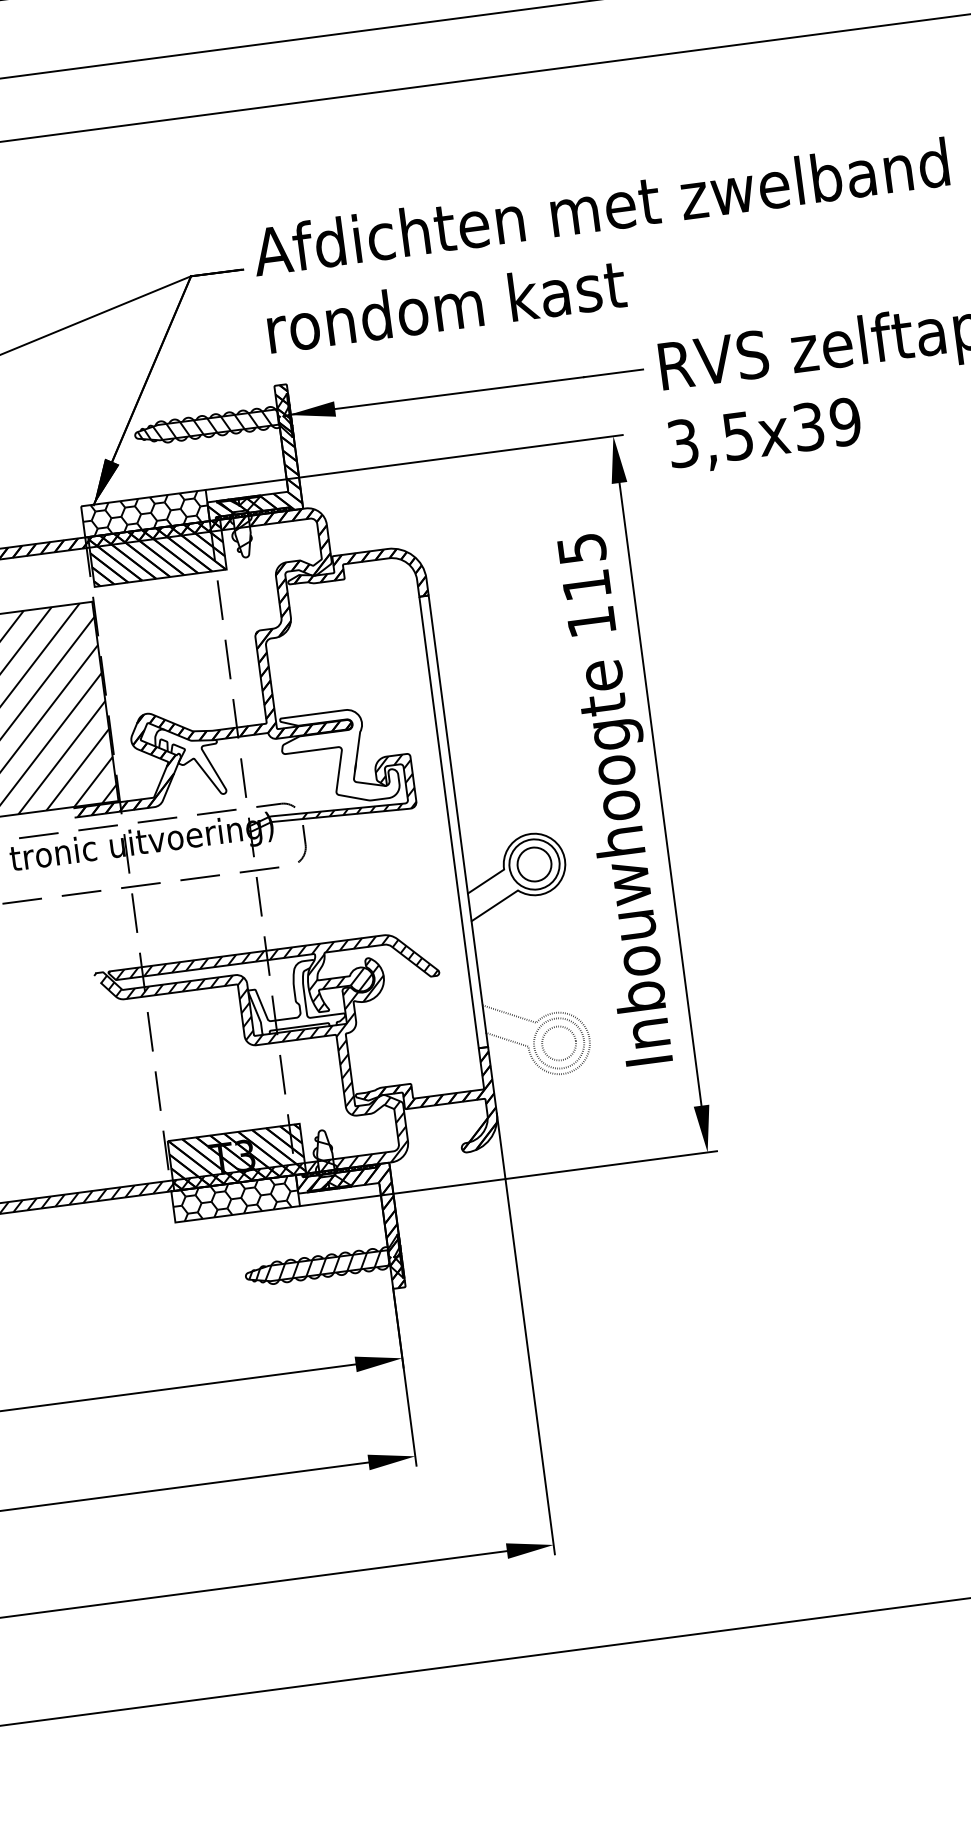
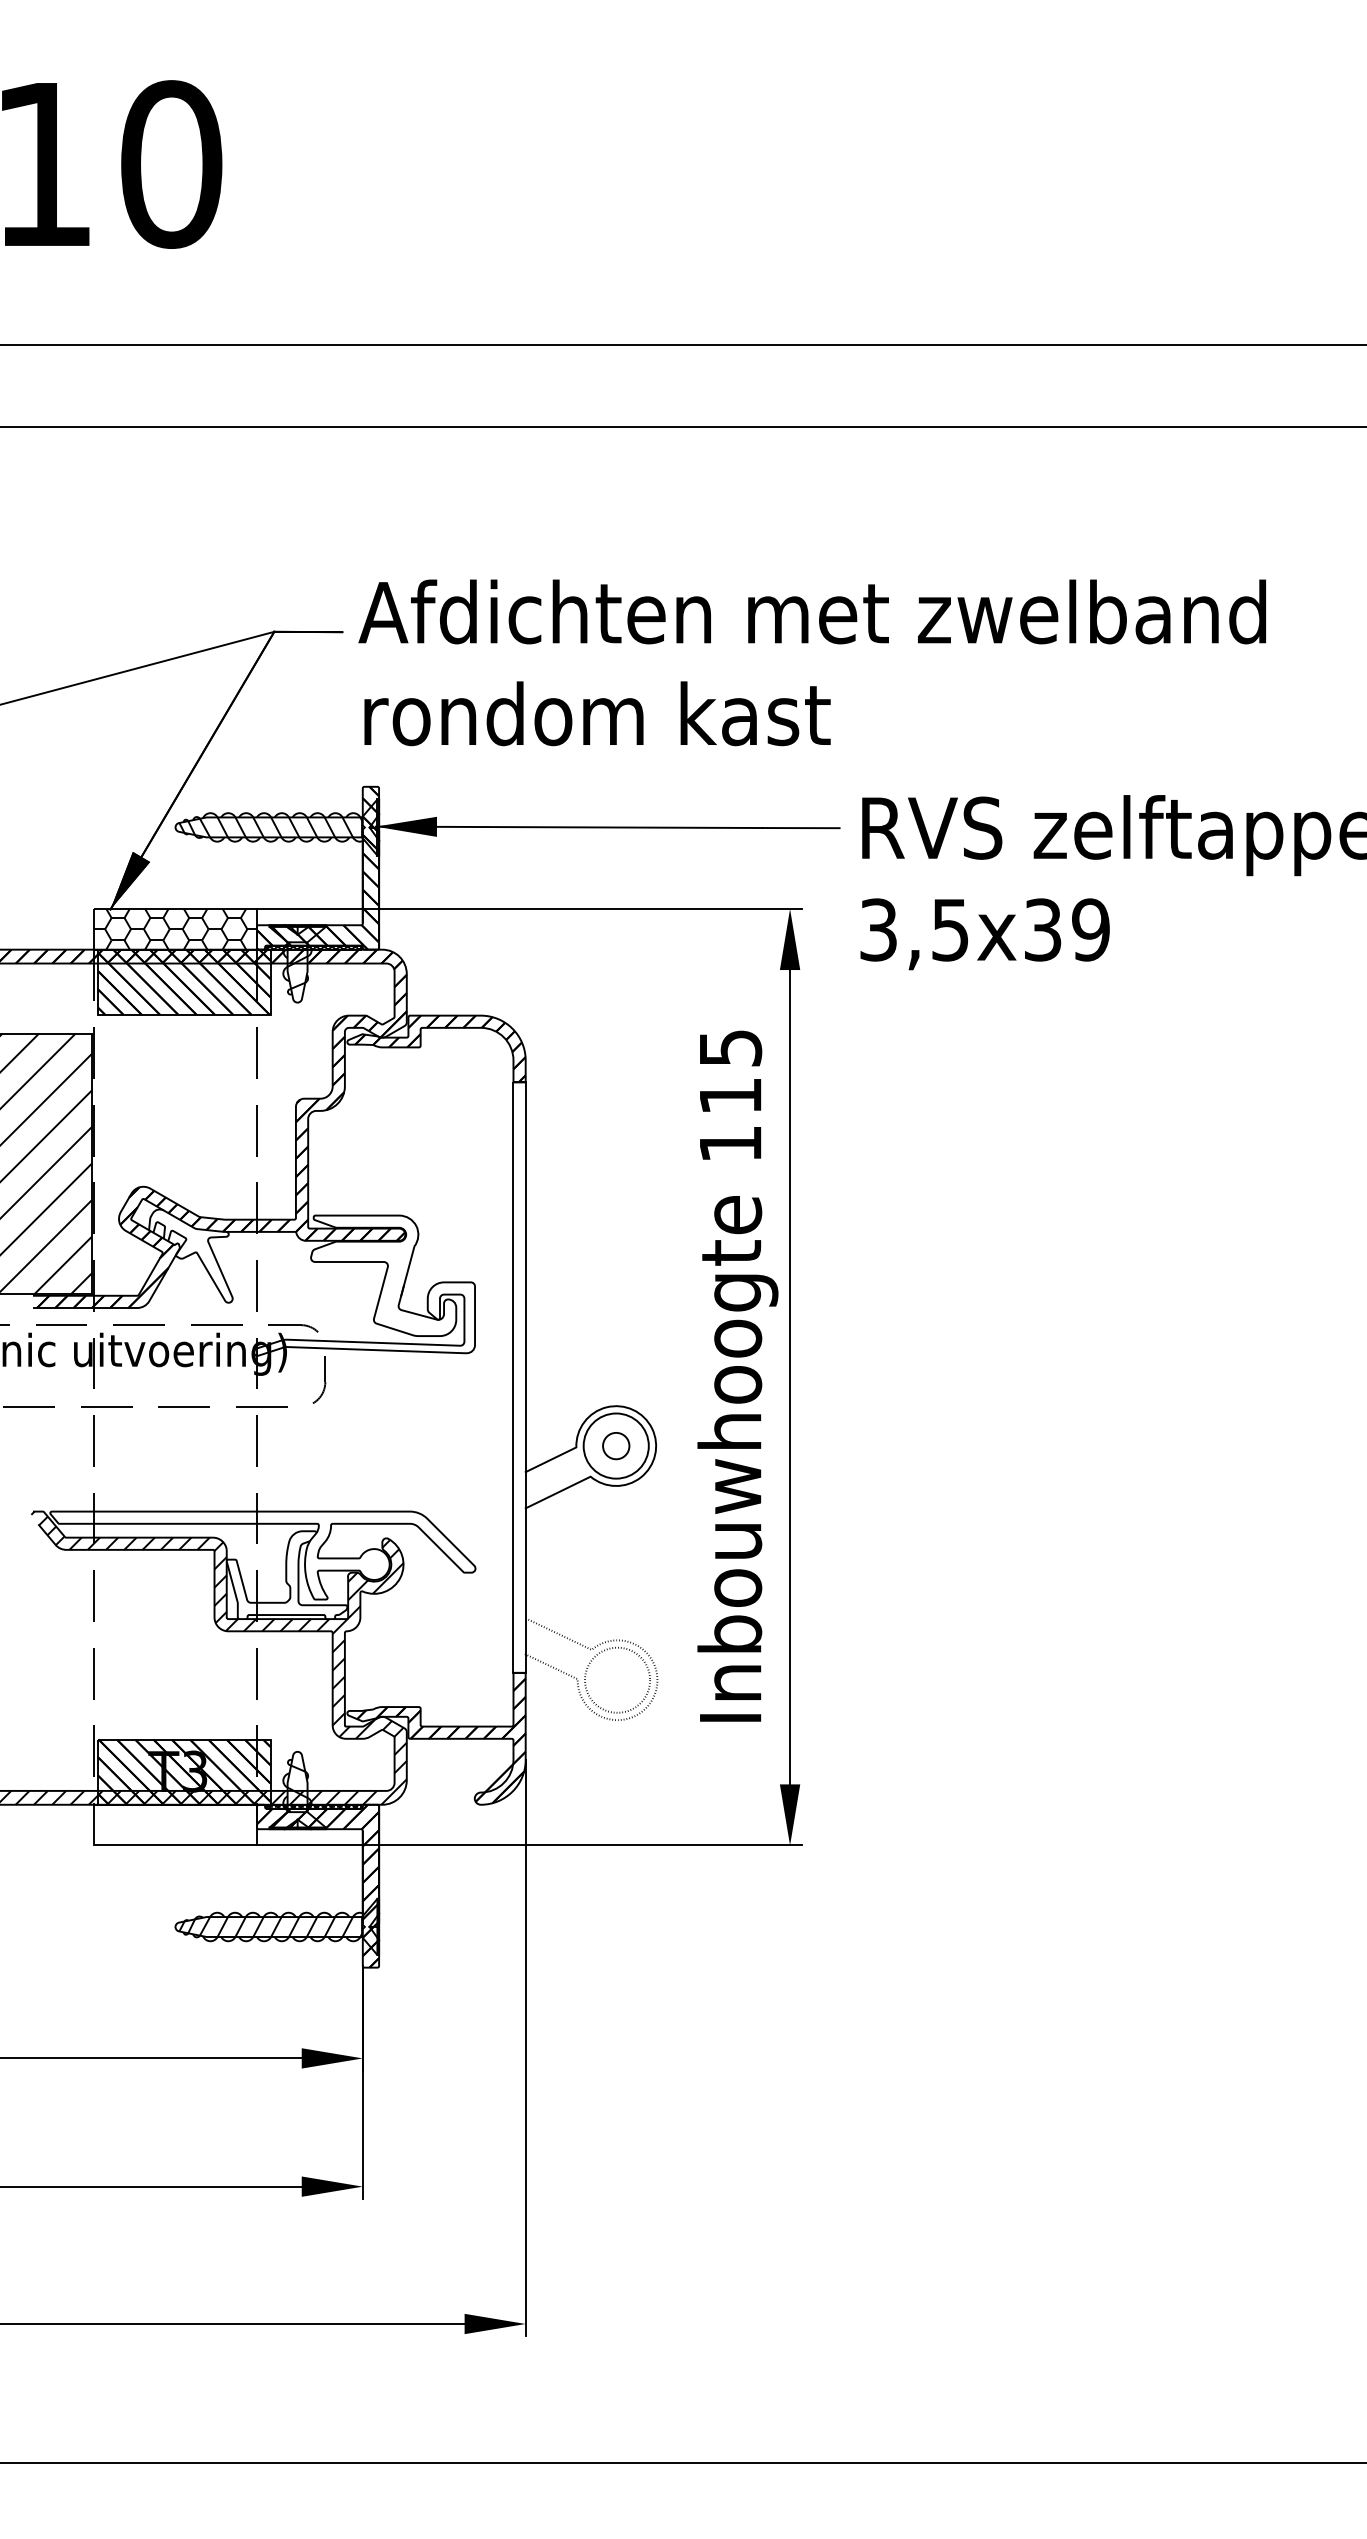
hatch: (356, 787) -> (400, 1317), removed
circle: (534, 864) -> (616, 1446), size x0.6
hatch: (274, 983) -> (262, 1554), removed
circle: (559, 1043) -> (617, 1680), removed
hatch: (235, 1198) -> (175, 1824), removed

